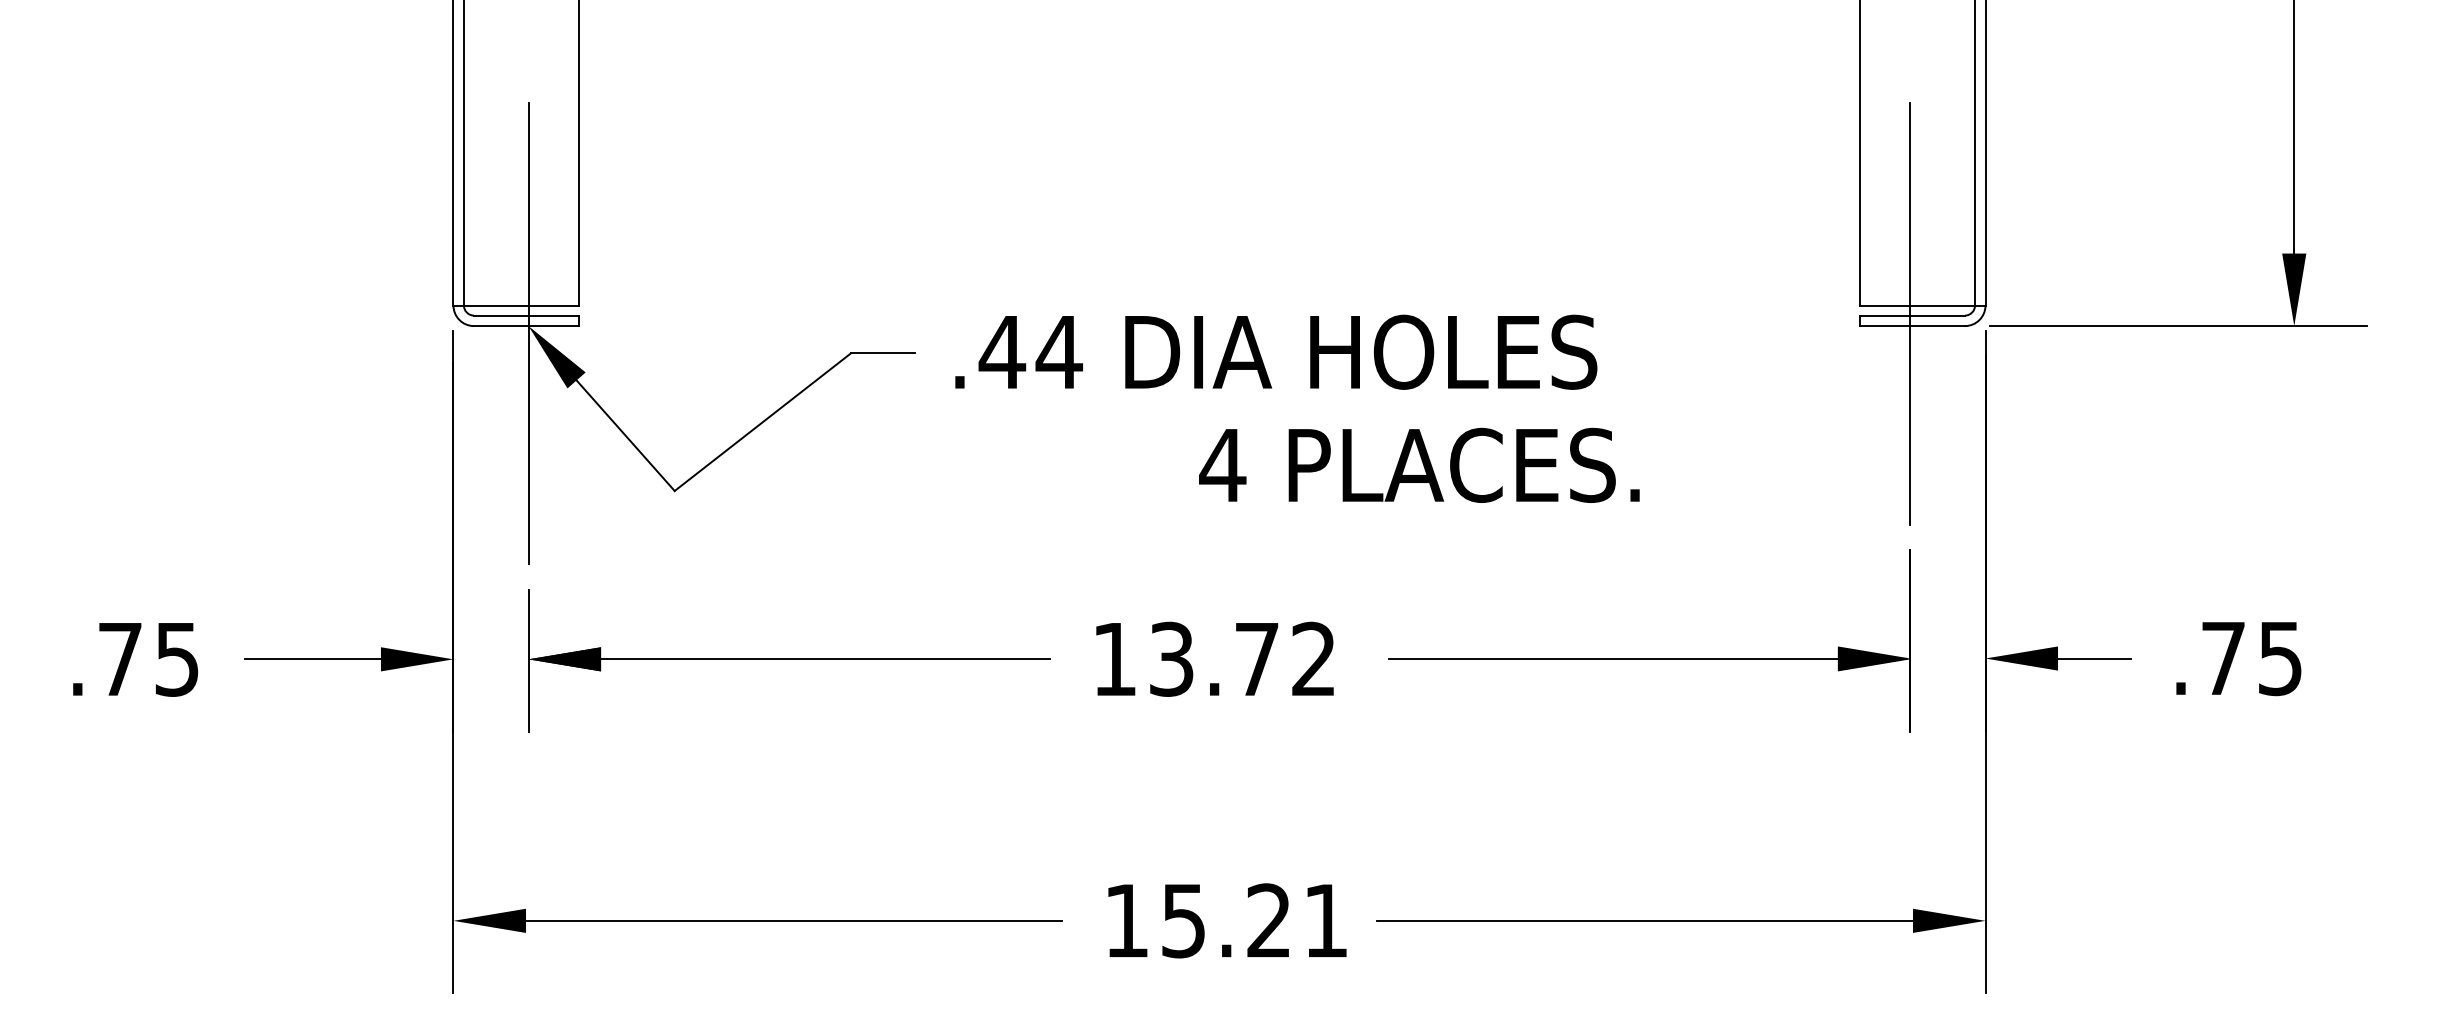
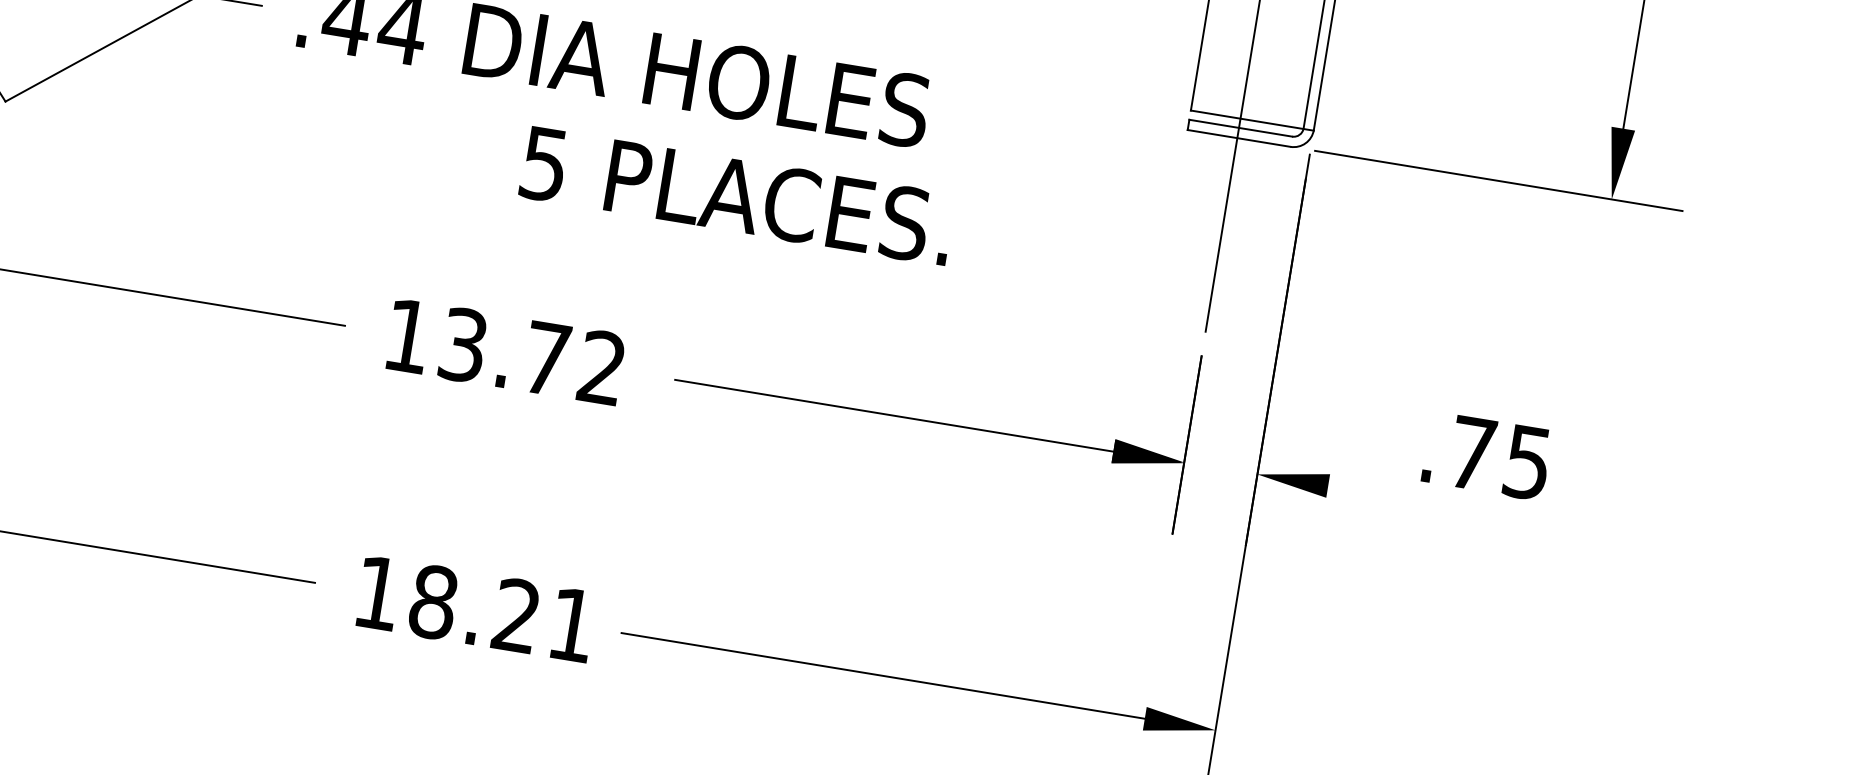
text: (1222, 465) -> (543, 164), 4 -> 5
line: (2094, 658) -> (1363, 491), removed
text: (2238, 659) -> (1486, 456), moved
text: (1183, 920) -> (433, 601), 15.21 -> 18.21

